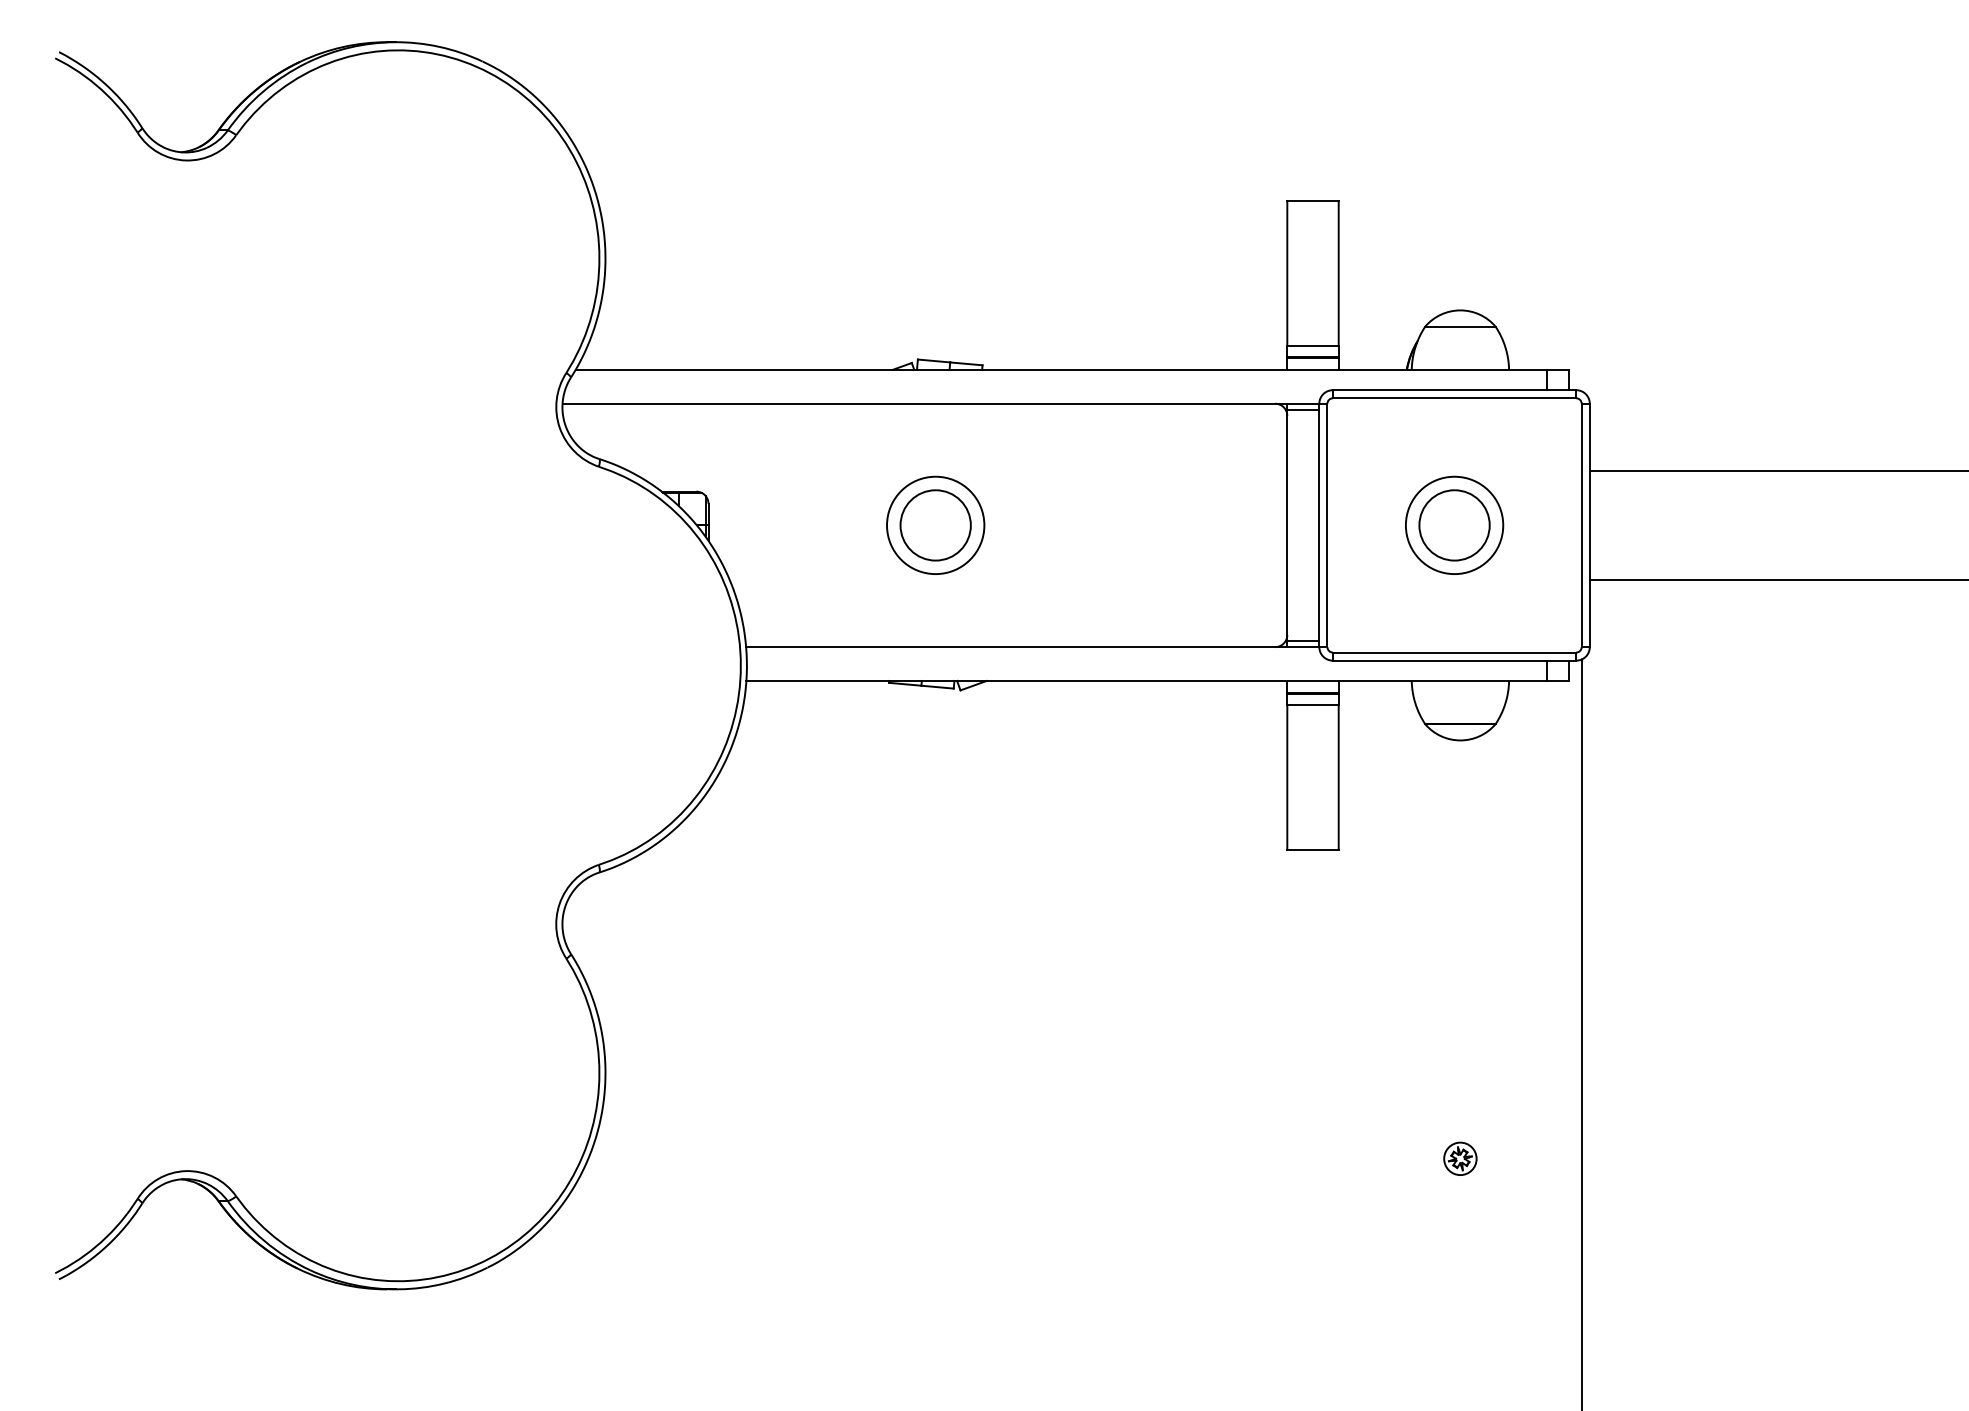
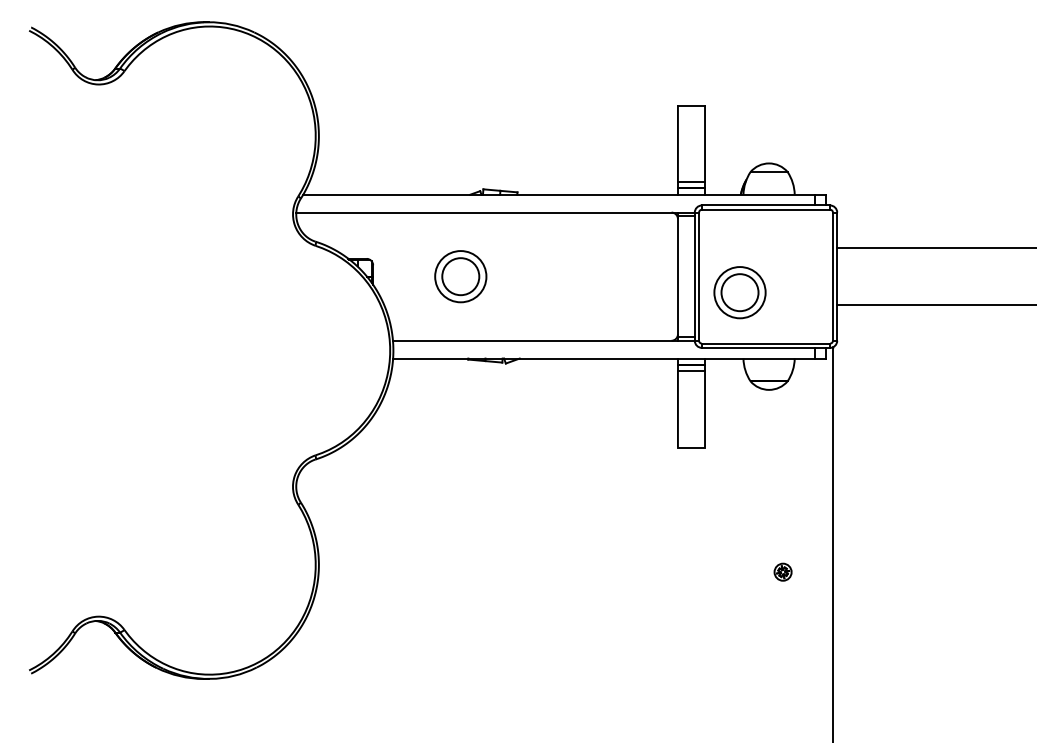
part: (935, 525) -> (460, 276), moved
part: (1453, 525) -> (739, 292), moved
part: (1459, 1157) -> (782, 571), moved

